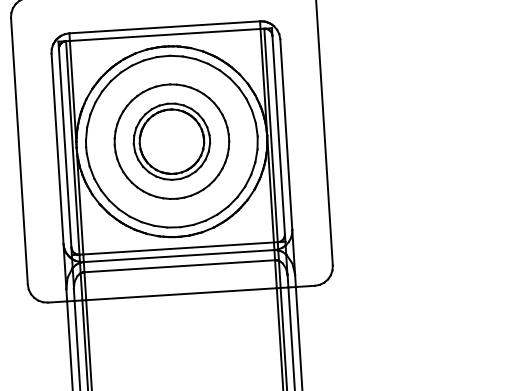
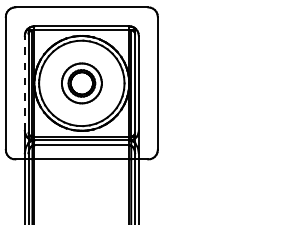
part: (171, 141) -> (81, 83), size x0.7
line: (56, 147) -> (24, 82), solid -> dashed

